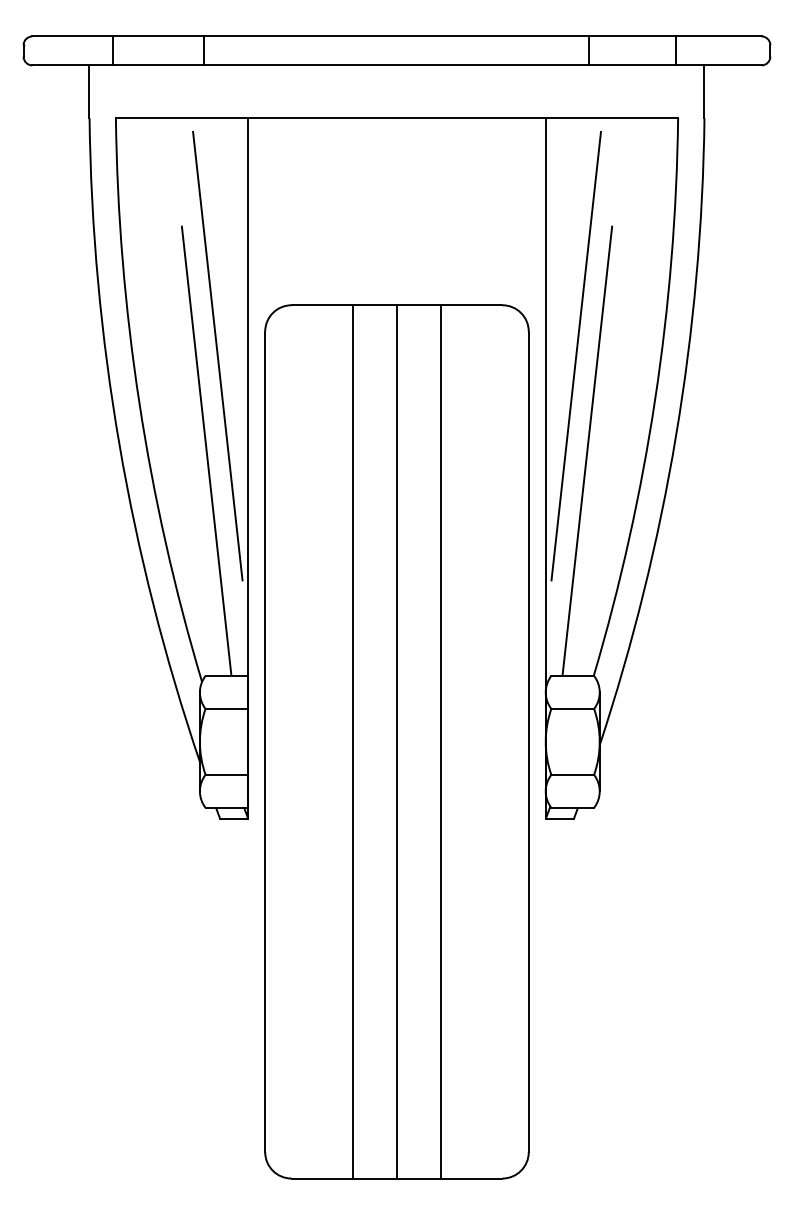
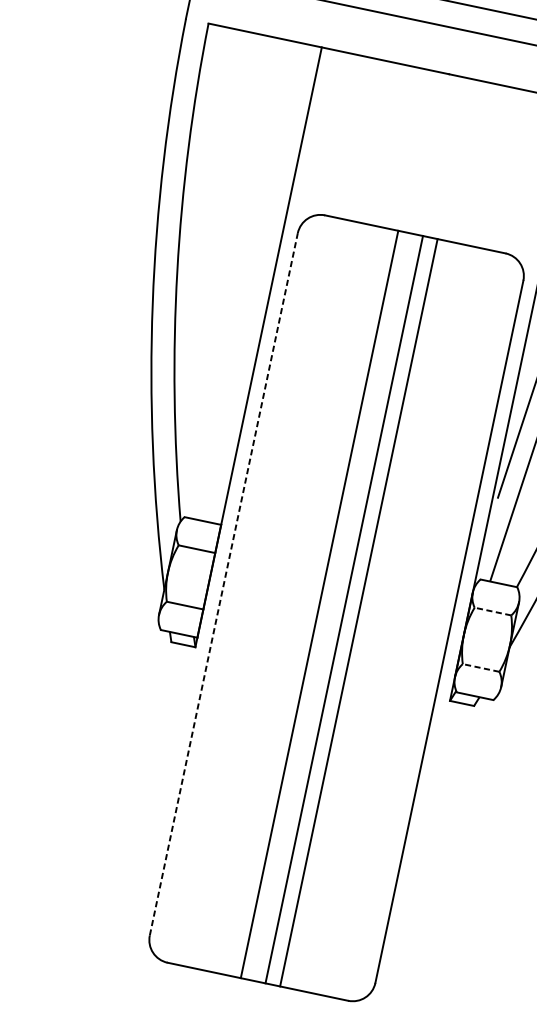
line: (217, 355) -> (252, 245), removed
line: (206, 450) -> (226, 324), removed
line: (572, 708) -> (492, 611), solid -> dashed
line: (265, 741) -> (224, 584), solid -> dashed
line: (353, 741) -> (320, 604), moved
line: (396, 741) -> (358, 612), moved
line: (440, 741) -> (343, 609), moved
line: (572, 774) -> (480, 667), solid -> dashed

